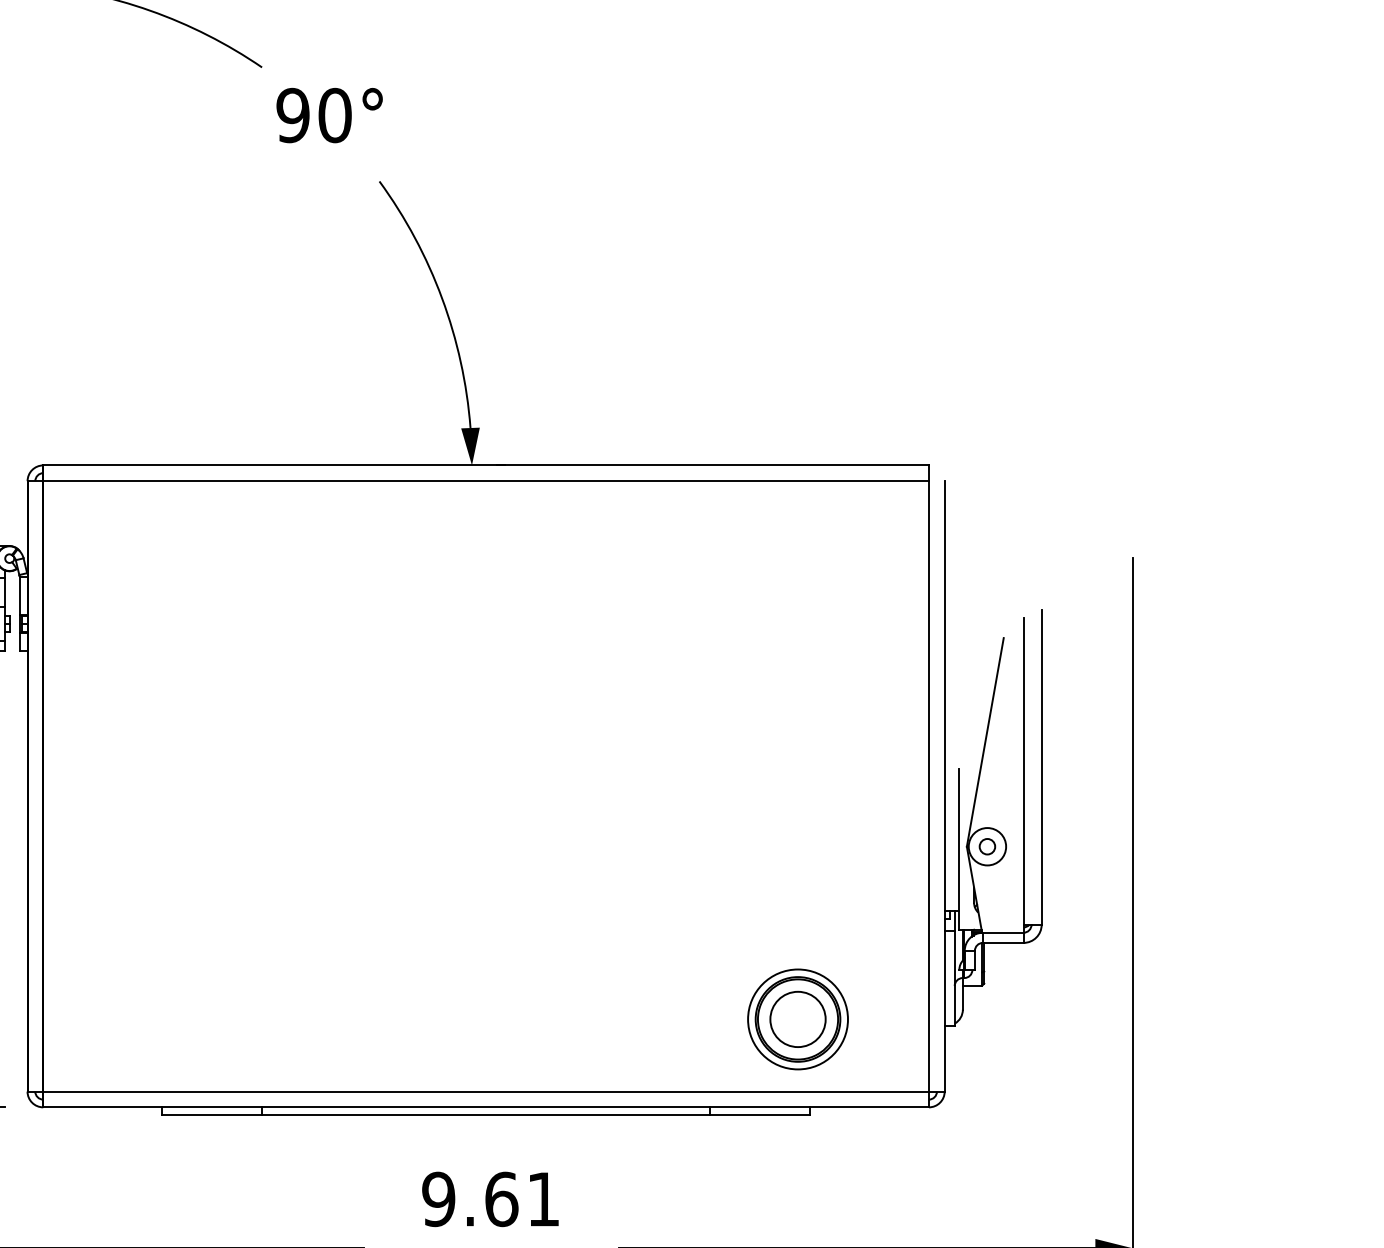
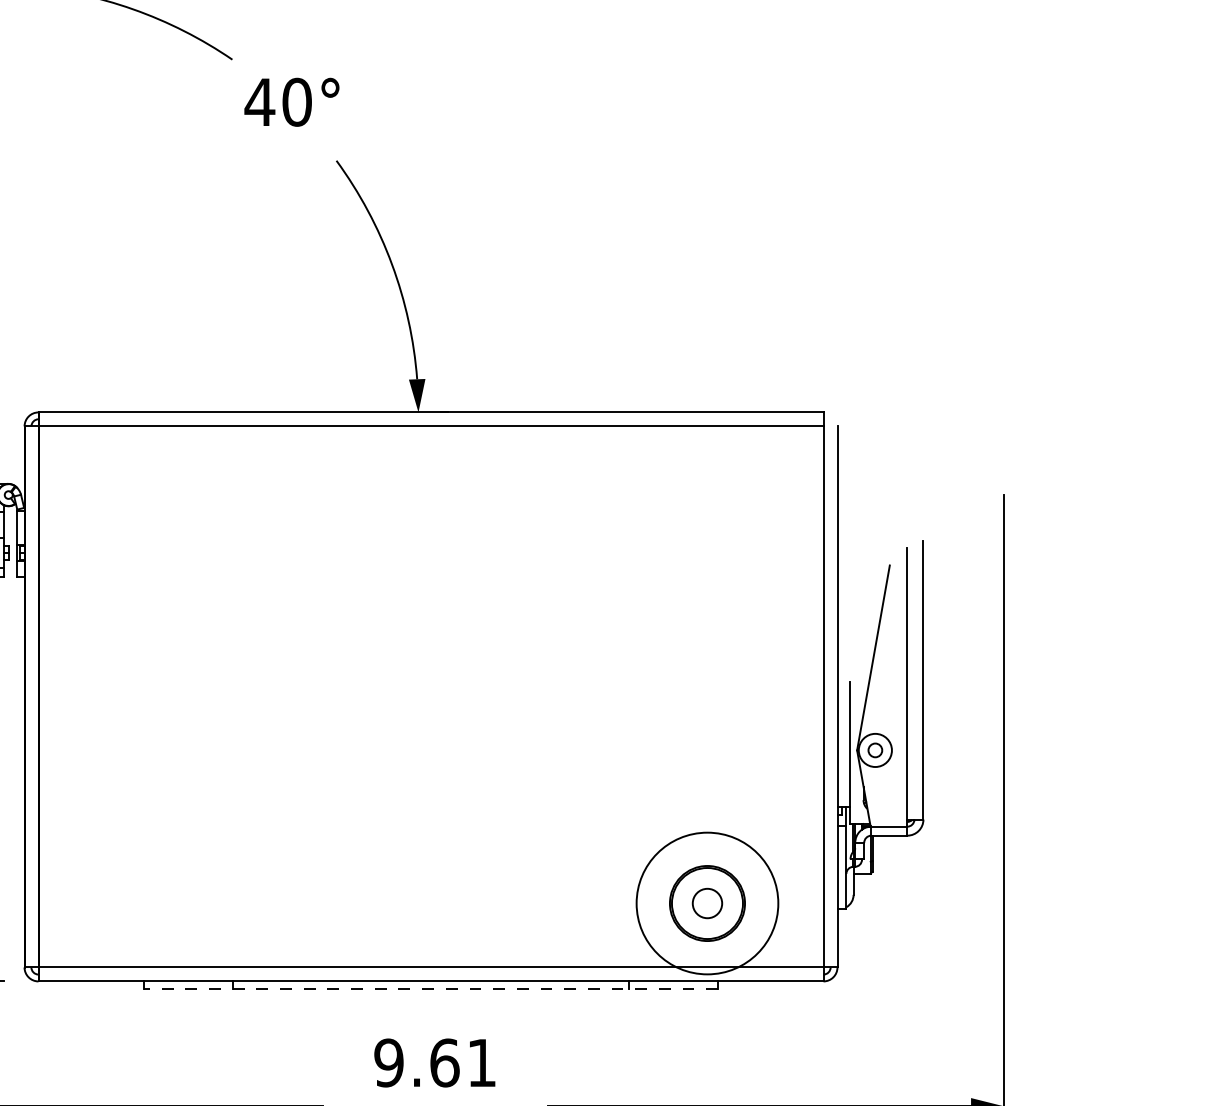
text: (292, 114) -> (259, 101), 90° -> 40°
circle: (796, 1019) -> (706, 903), size x0.6
circle: (798, 1019) -> (707, 903), size x1.6
line: (485, 1115) -> (430, 988), solid -> dashed

